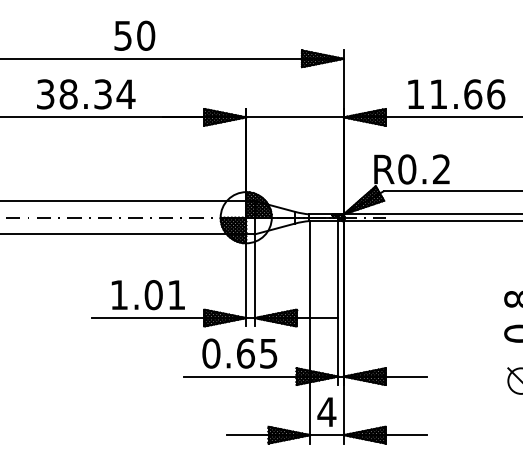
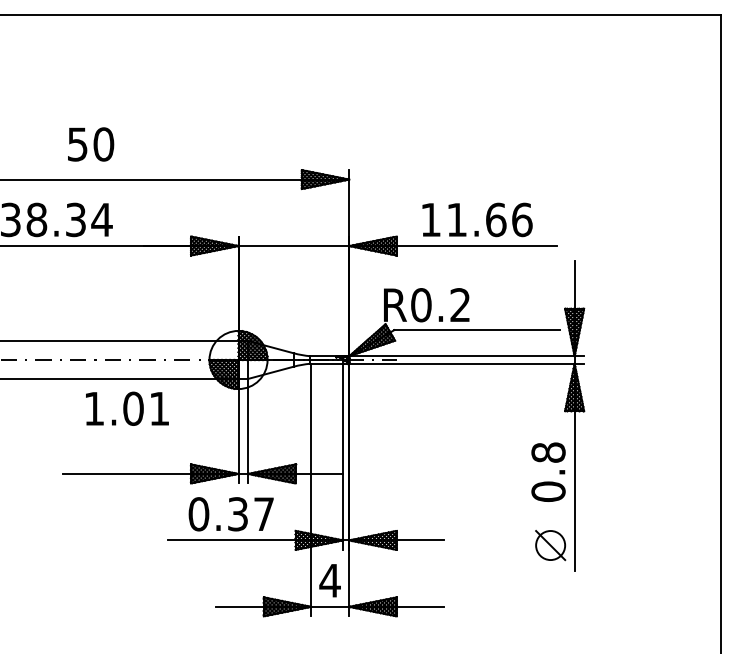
text: (135, 35) -> (91, 144), moved
text: (148, 294) -> (127, 408), moved
text: (256, 353) -> (250, 514), 0.65 -> 0.37

